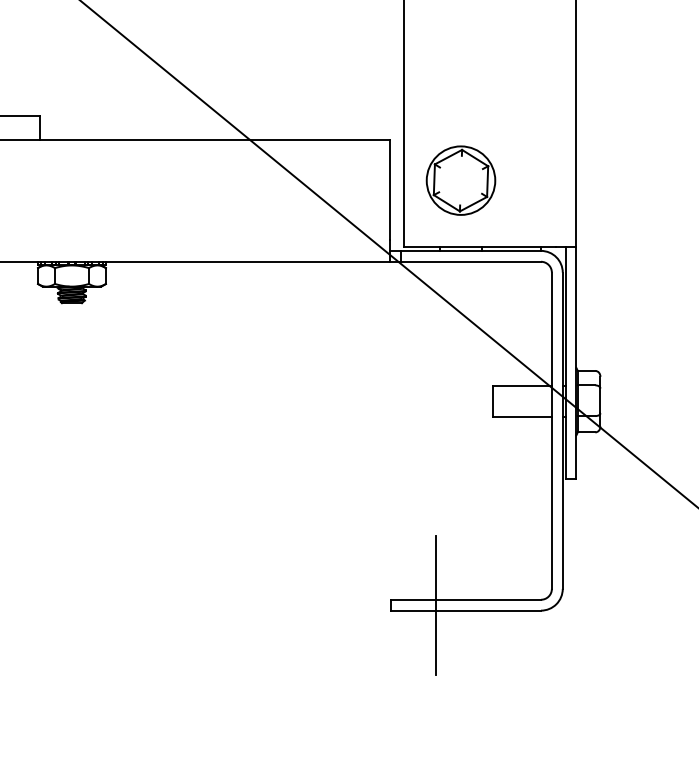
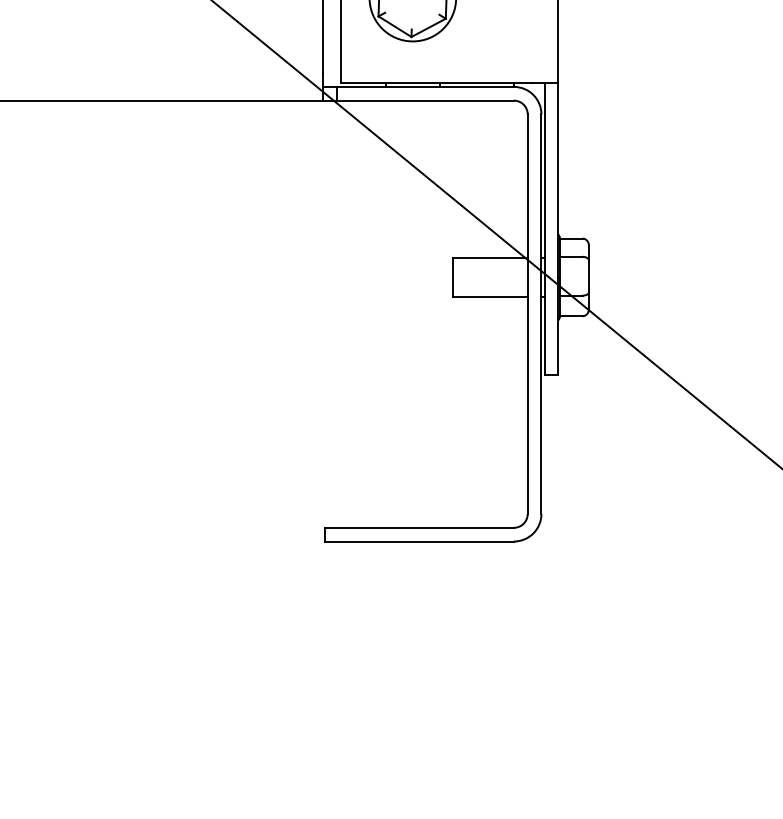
line: (436, 604) -> (381, 533), removed

